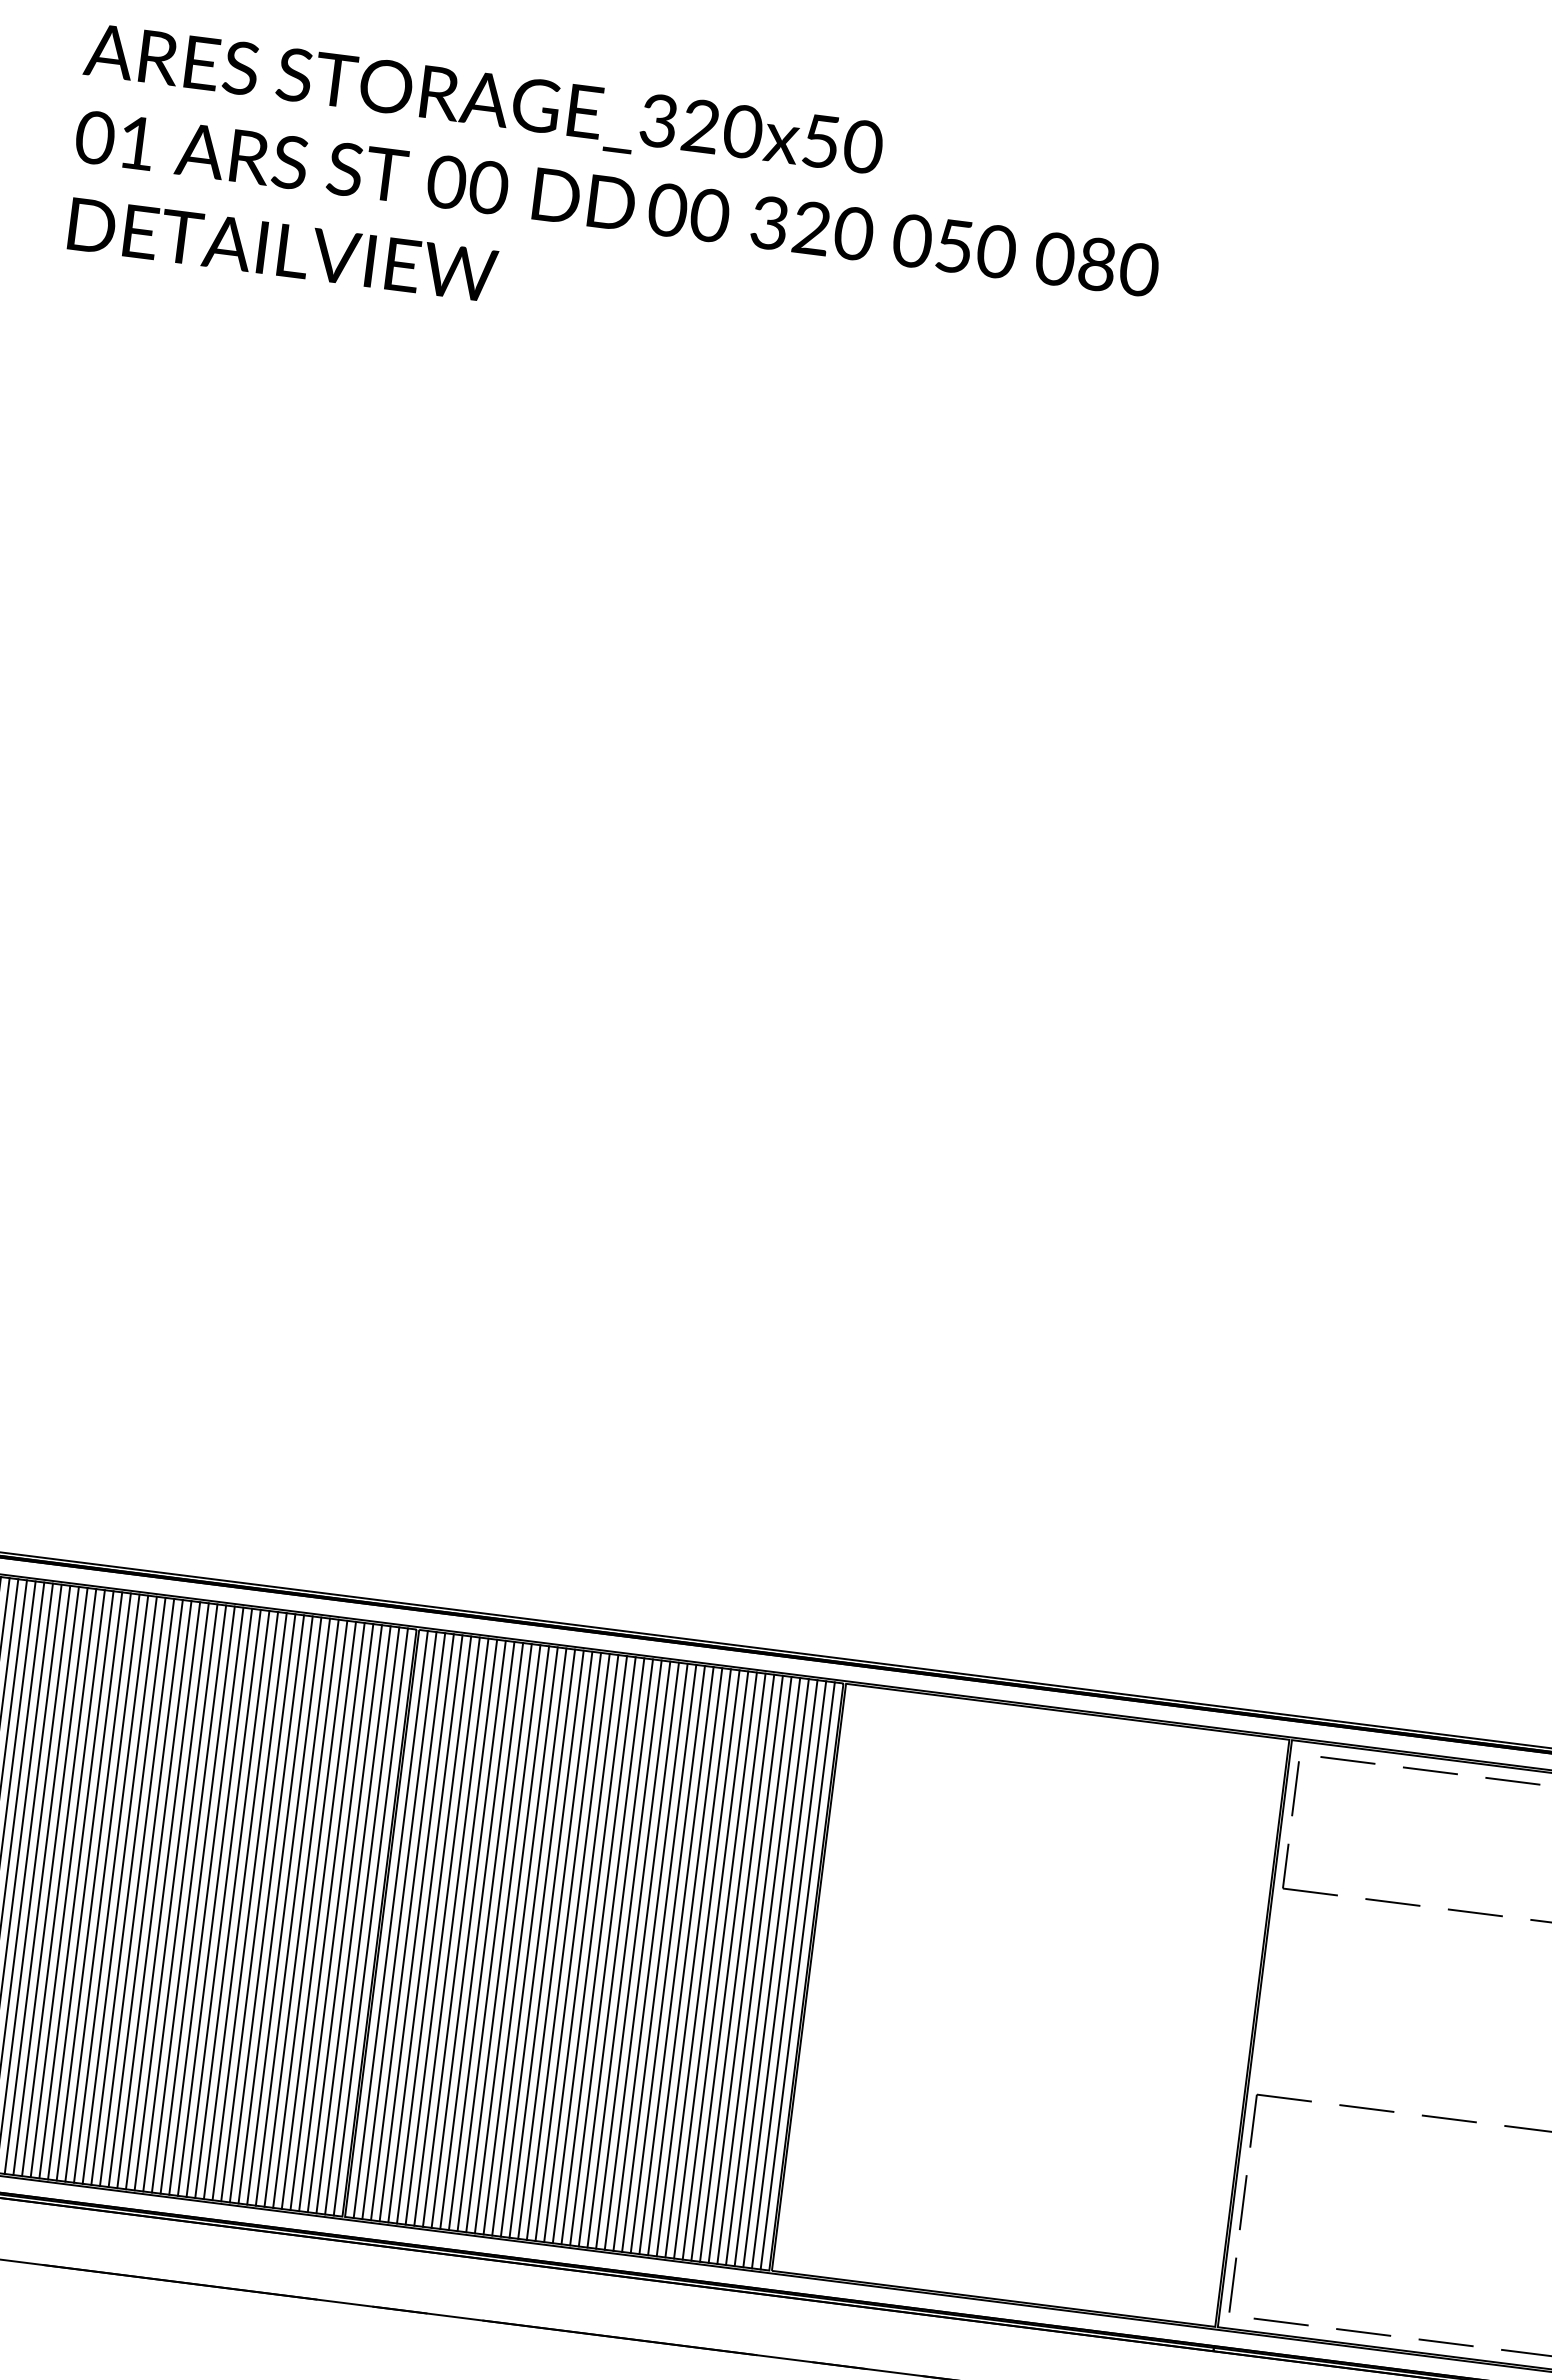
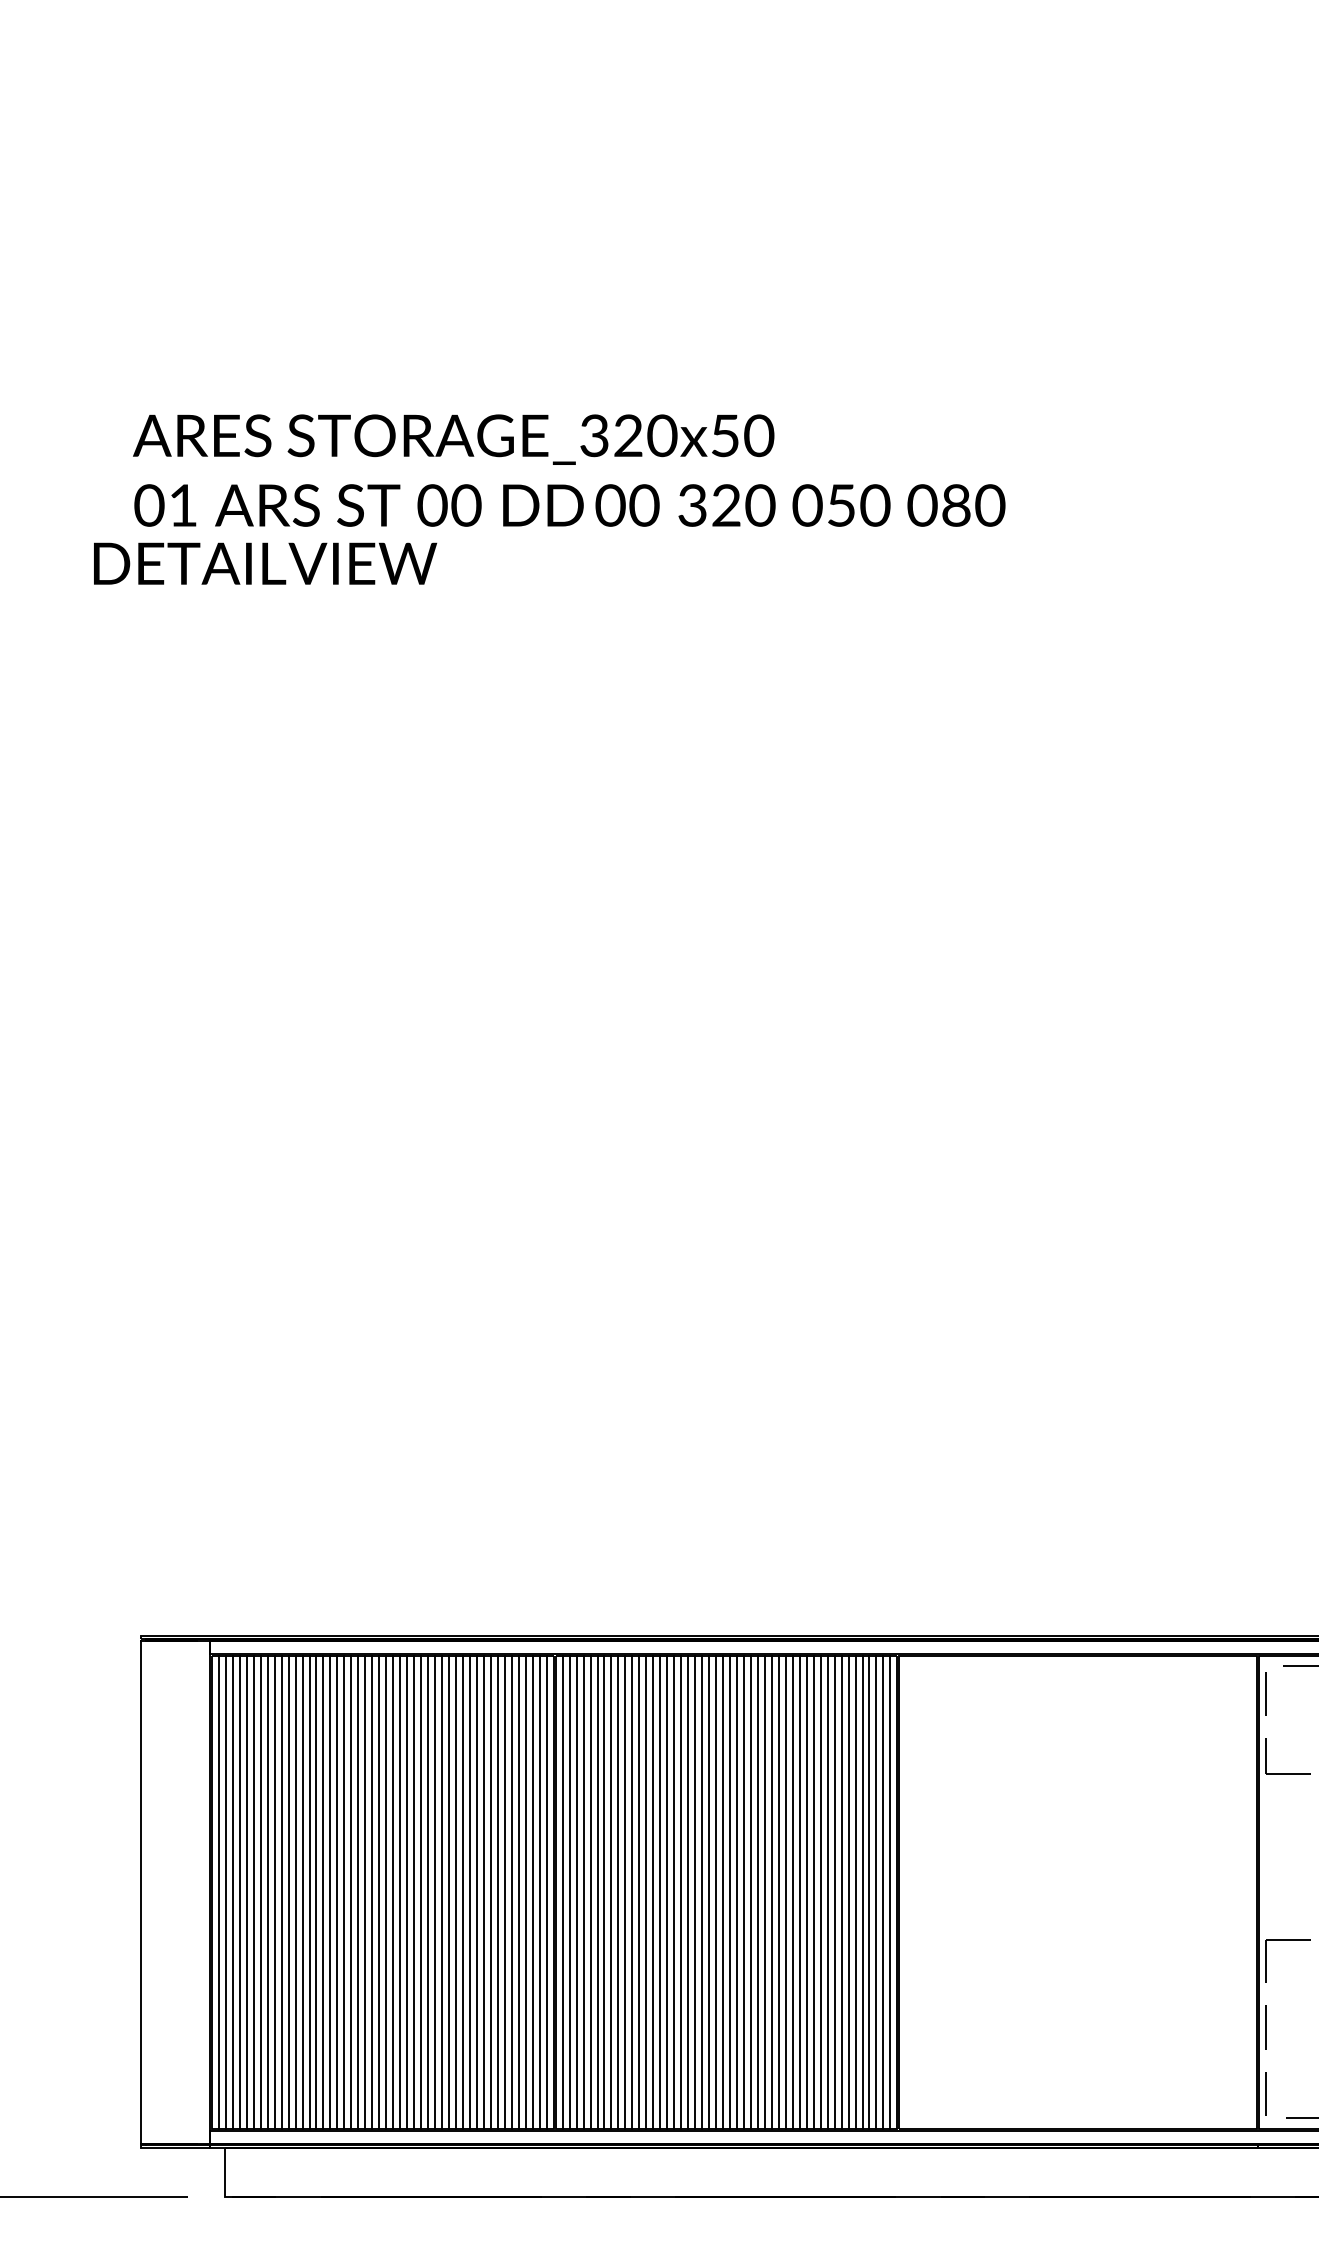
text: (283, 249) -> (265, 563), moved

